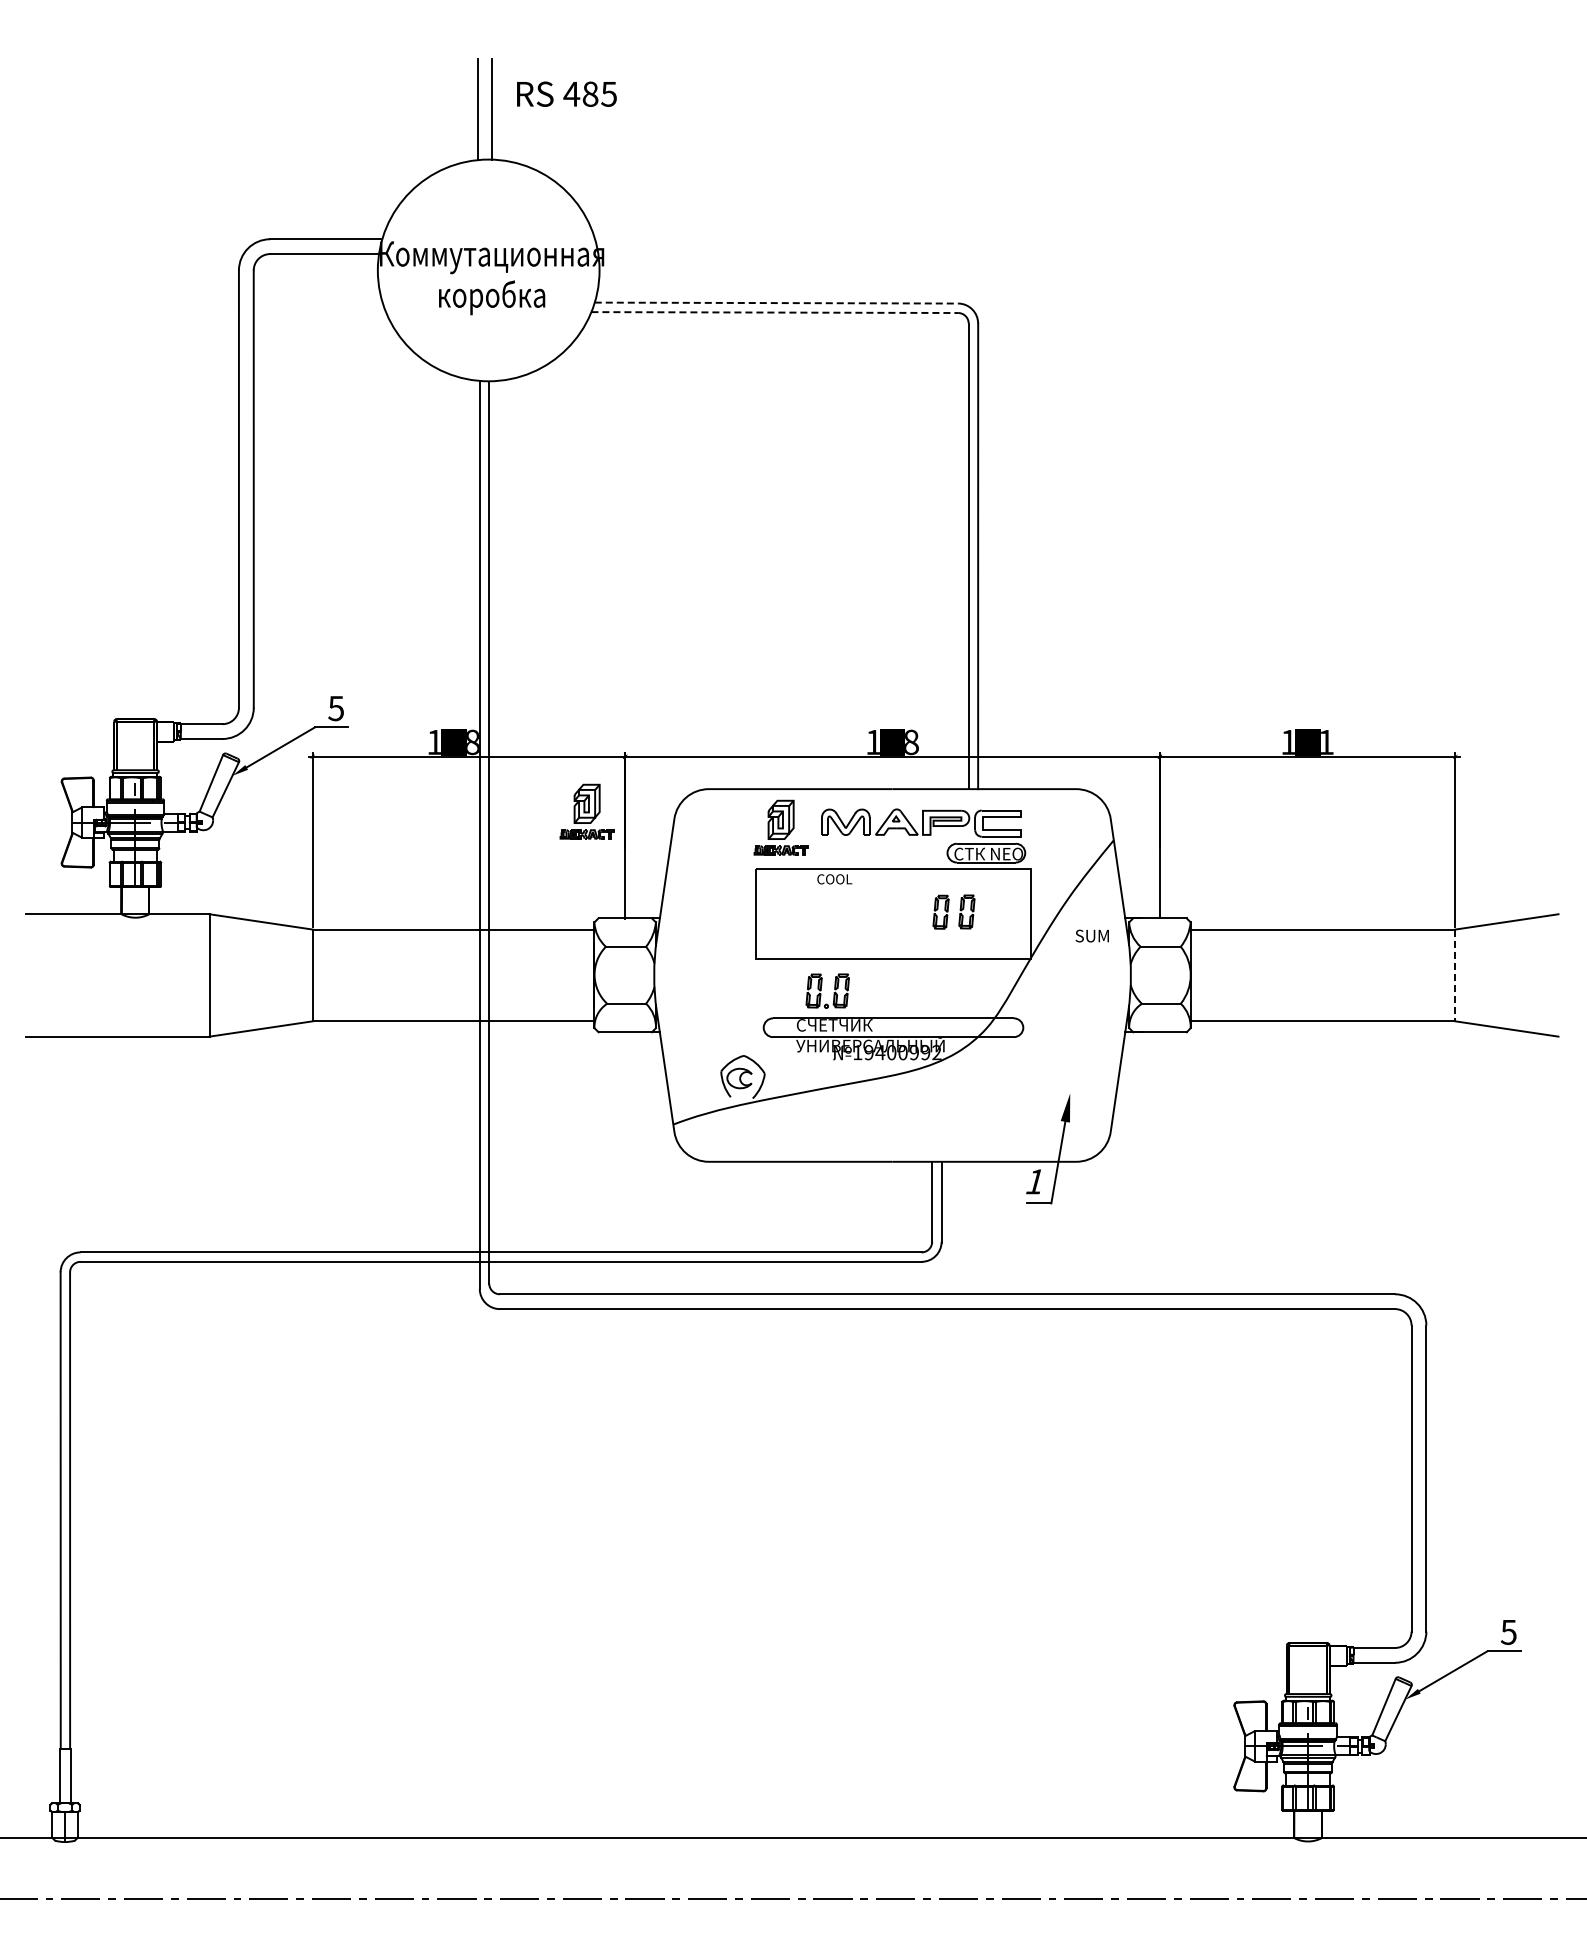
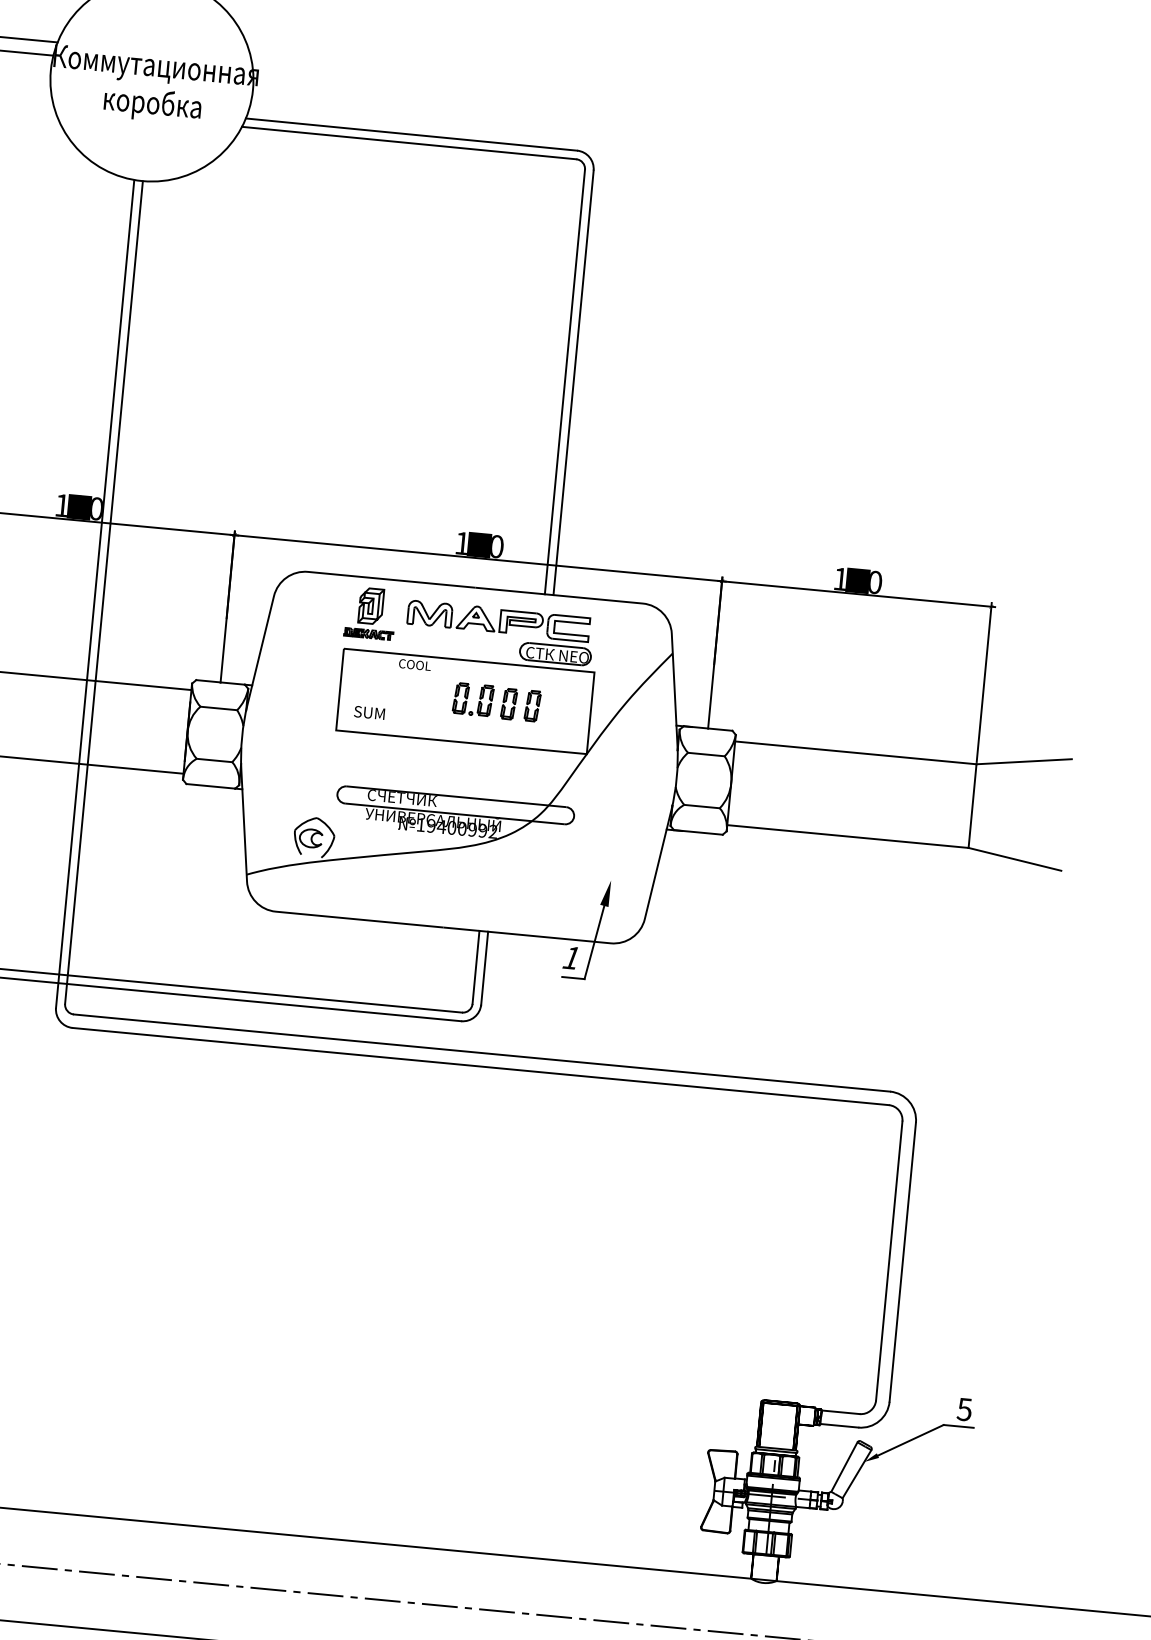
line: (776, 303) -> (411, 134), dashed -> solid
line: (775, 312) -> (409, 143), dashed -> solid
text: (472, 742) -> (96, 509), 138 -> 100
text: (911, 742) -> (496, 546), 148 -> 130
text: (1327, 742) -> (876, 582), 101 -> 100
part: (586, 811) -> (194, 581), removed
text: (1091, 935) -> (368, 712), moved
line: (1455, 975) -> (972, 806), dashed -> solid
part: (827, 990) -> (473, 699), moved

